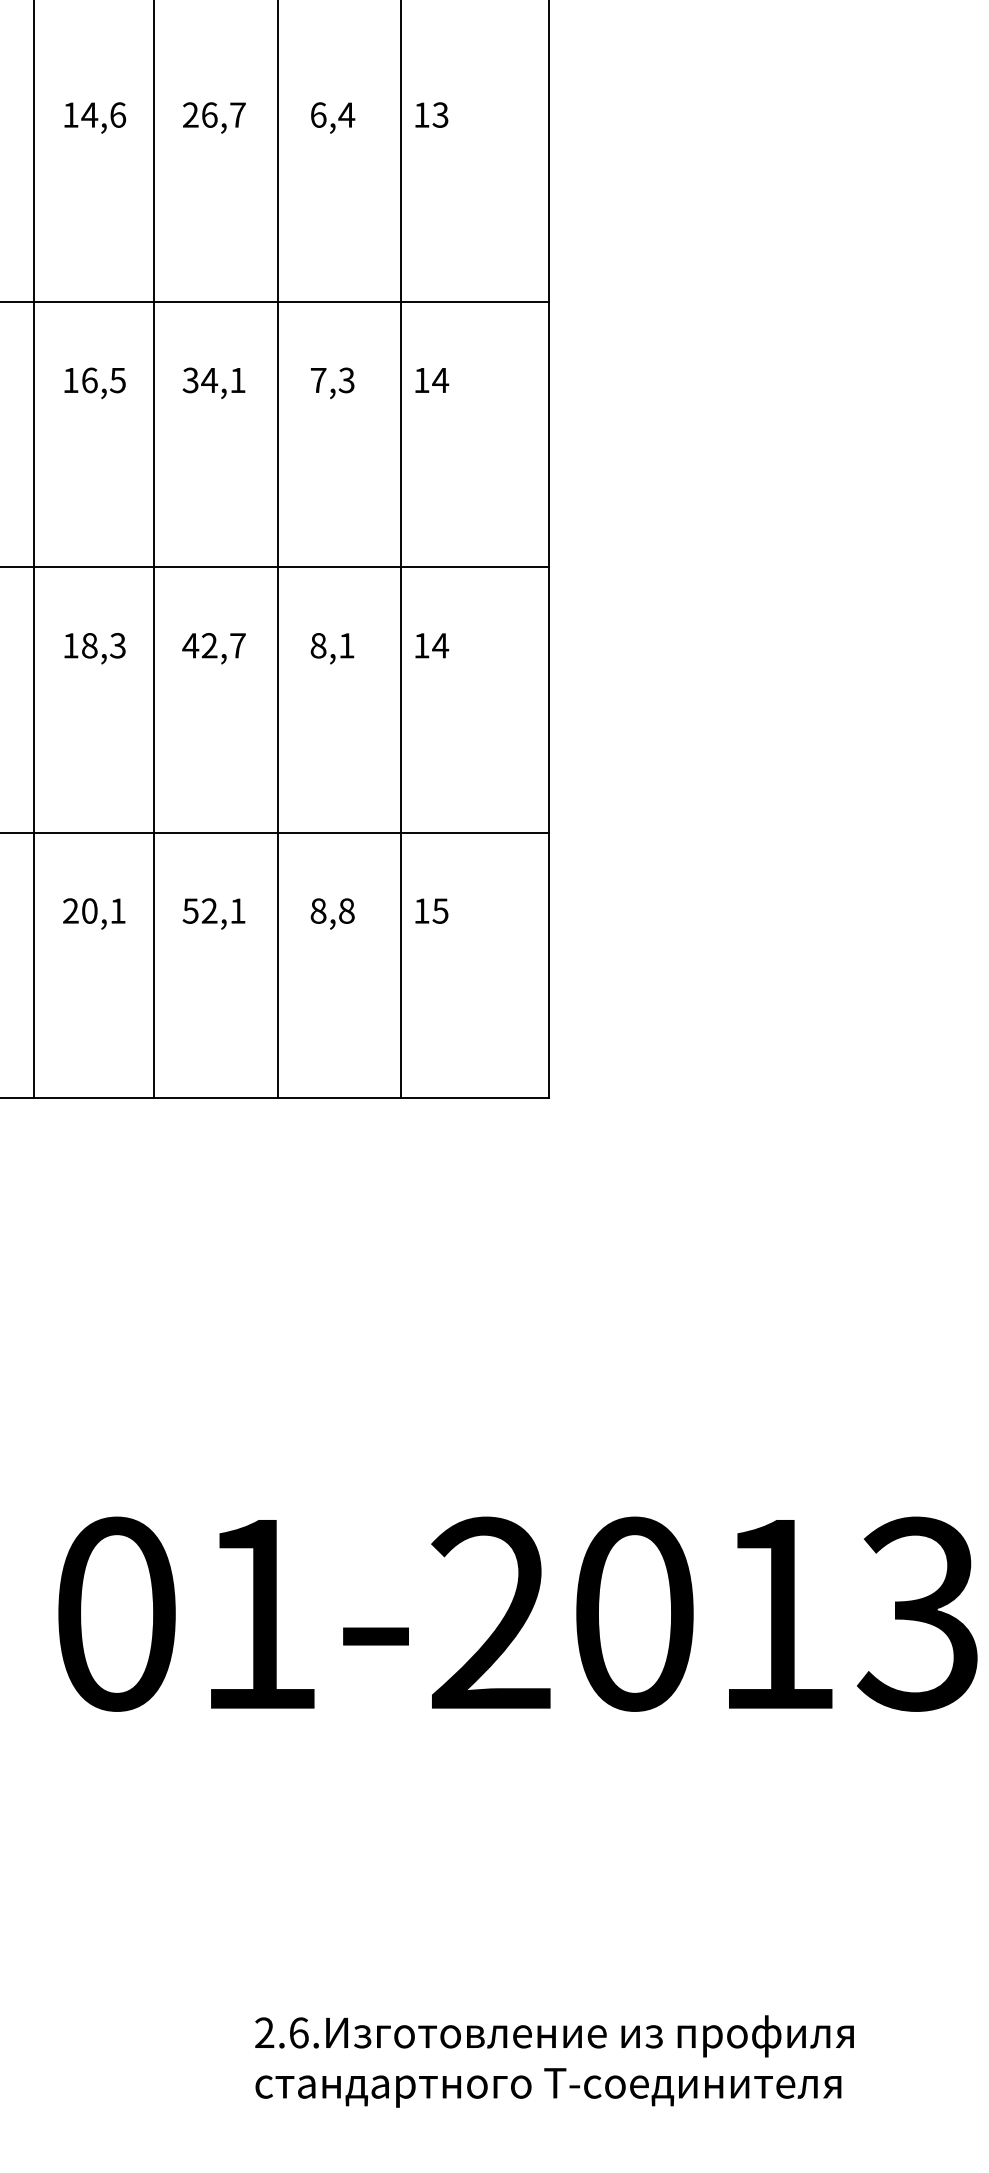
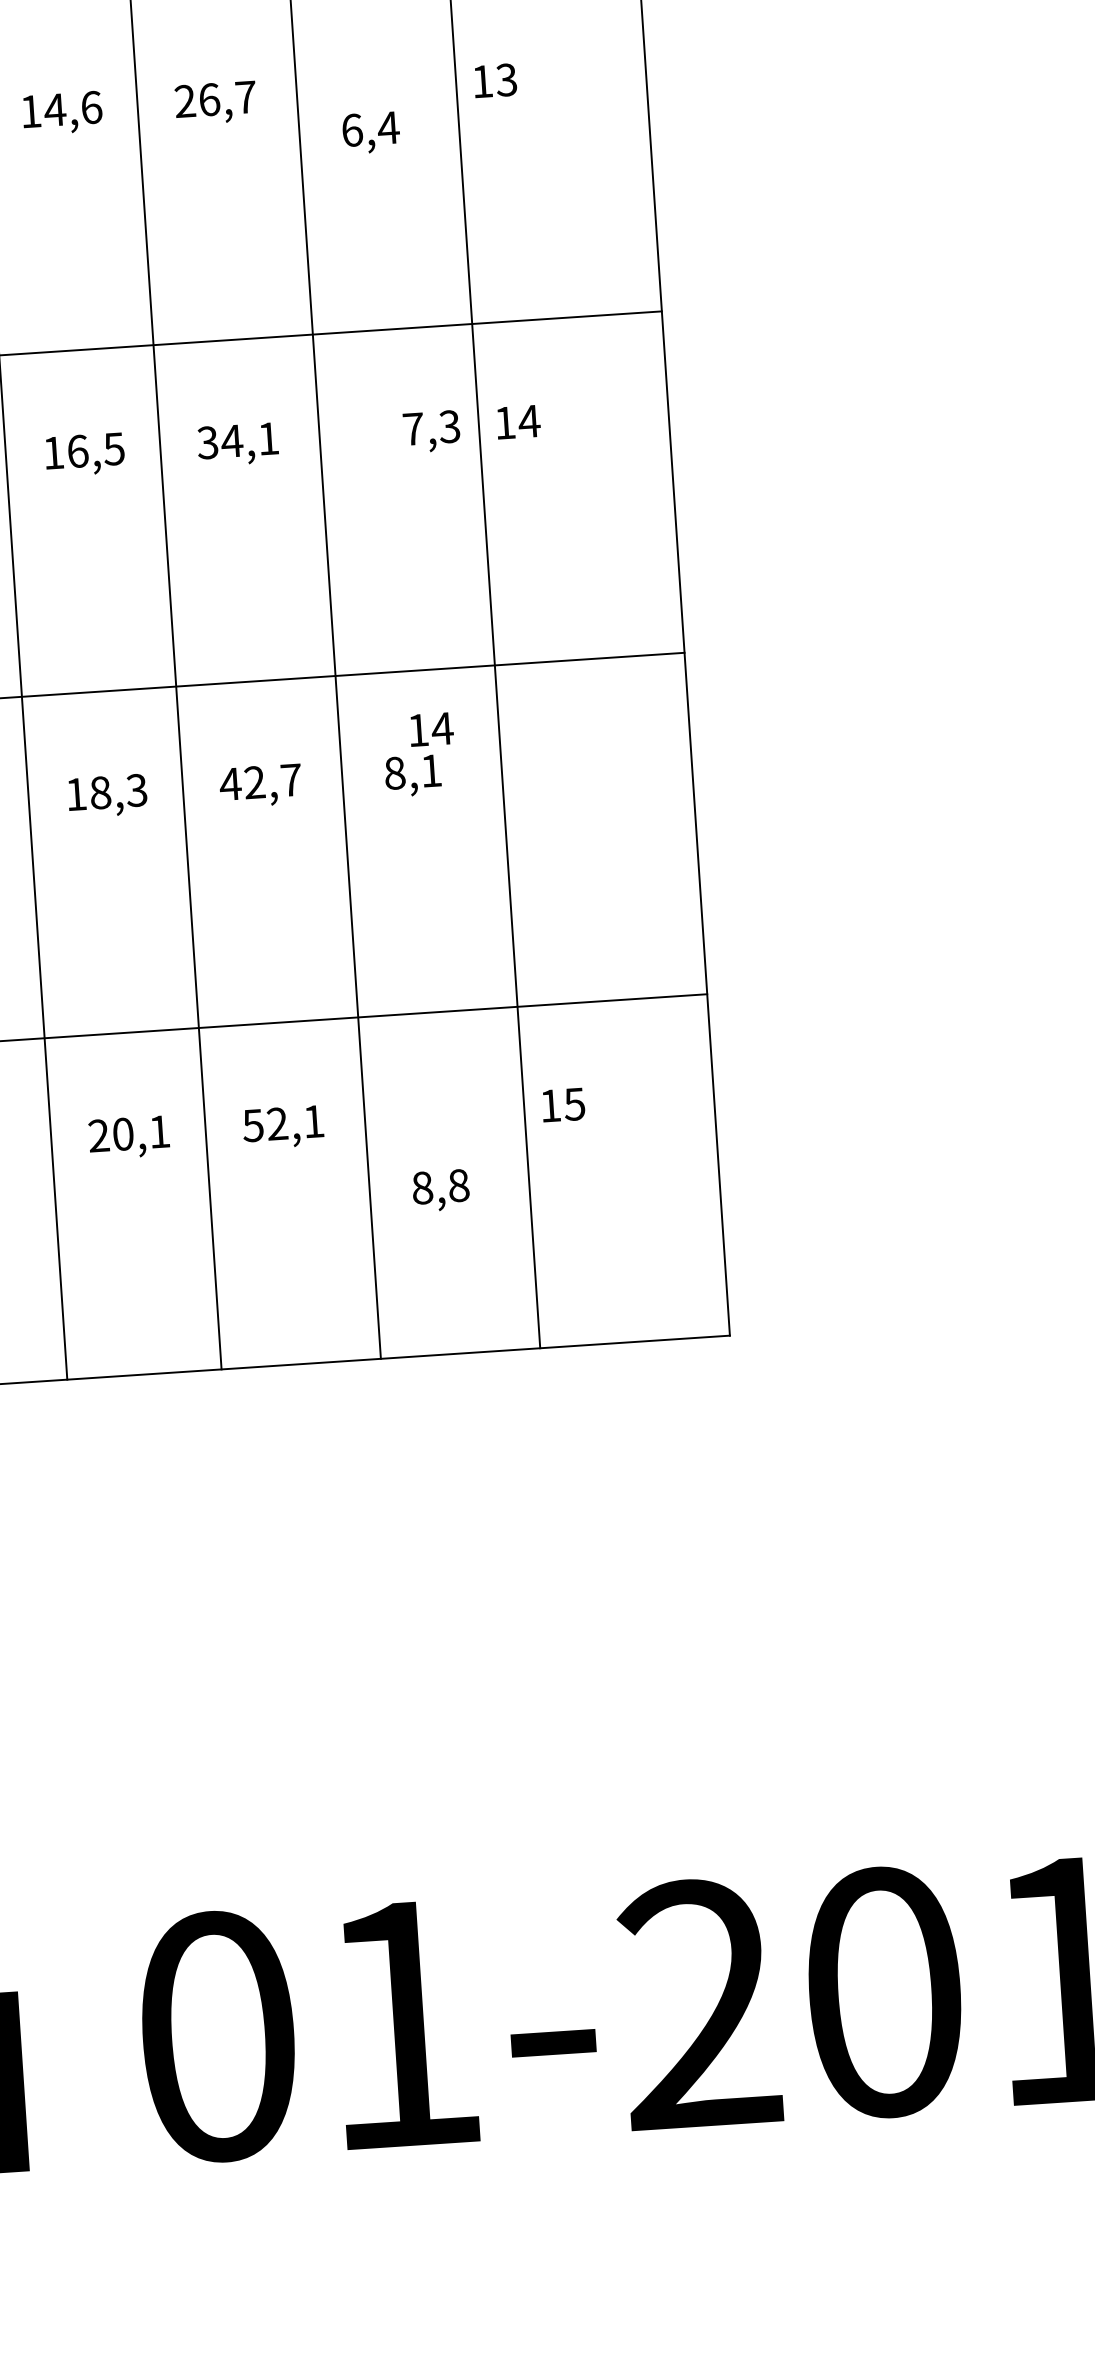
text: (333, 117) -> (371, 132), moved
text: (332, 383) -> (431, 431), moved
text: (432, 645) -> (432, 729), moved
text: (332, 913) -> (440, 1189), moved

